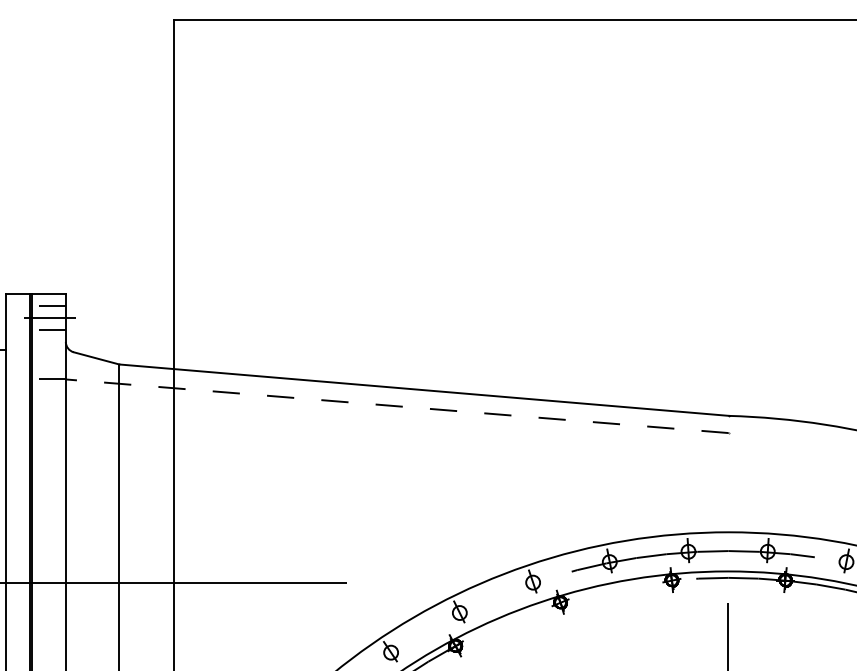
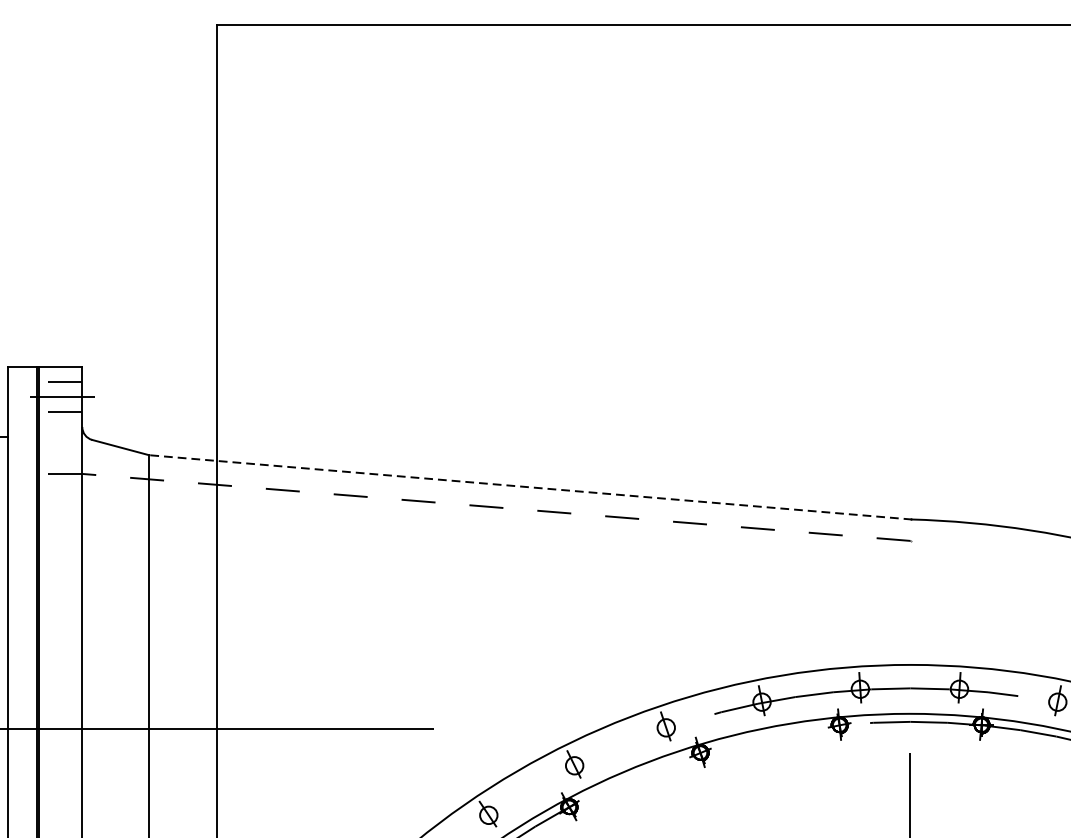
line: (424, 390) -> (530, 487), solid -> dashed

